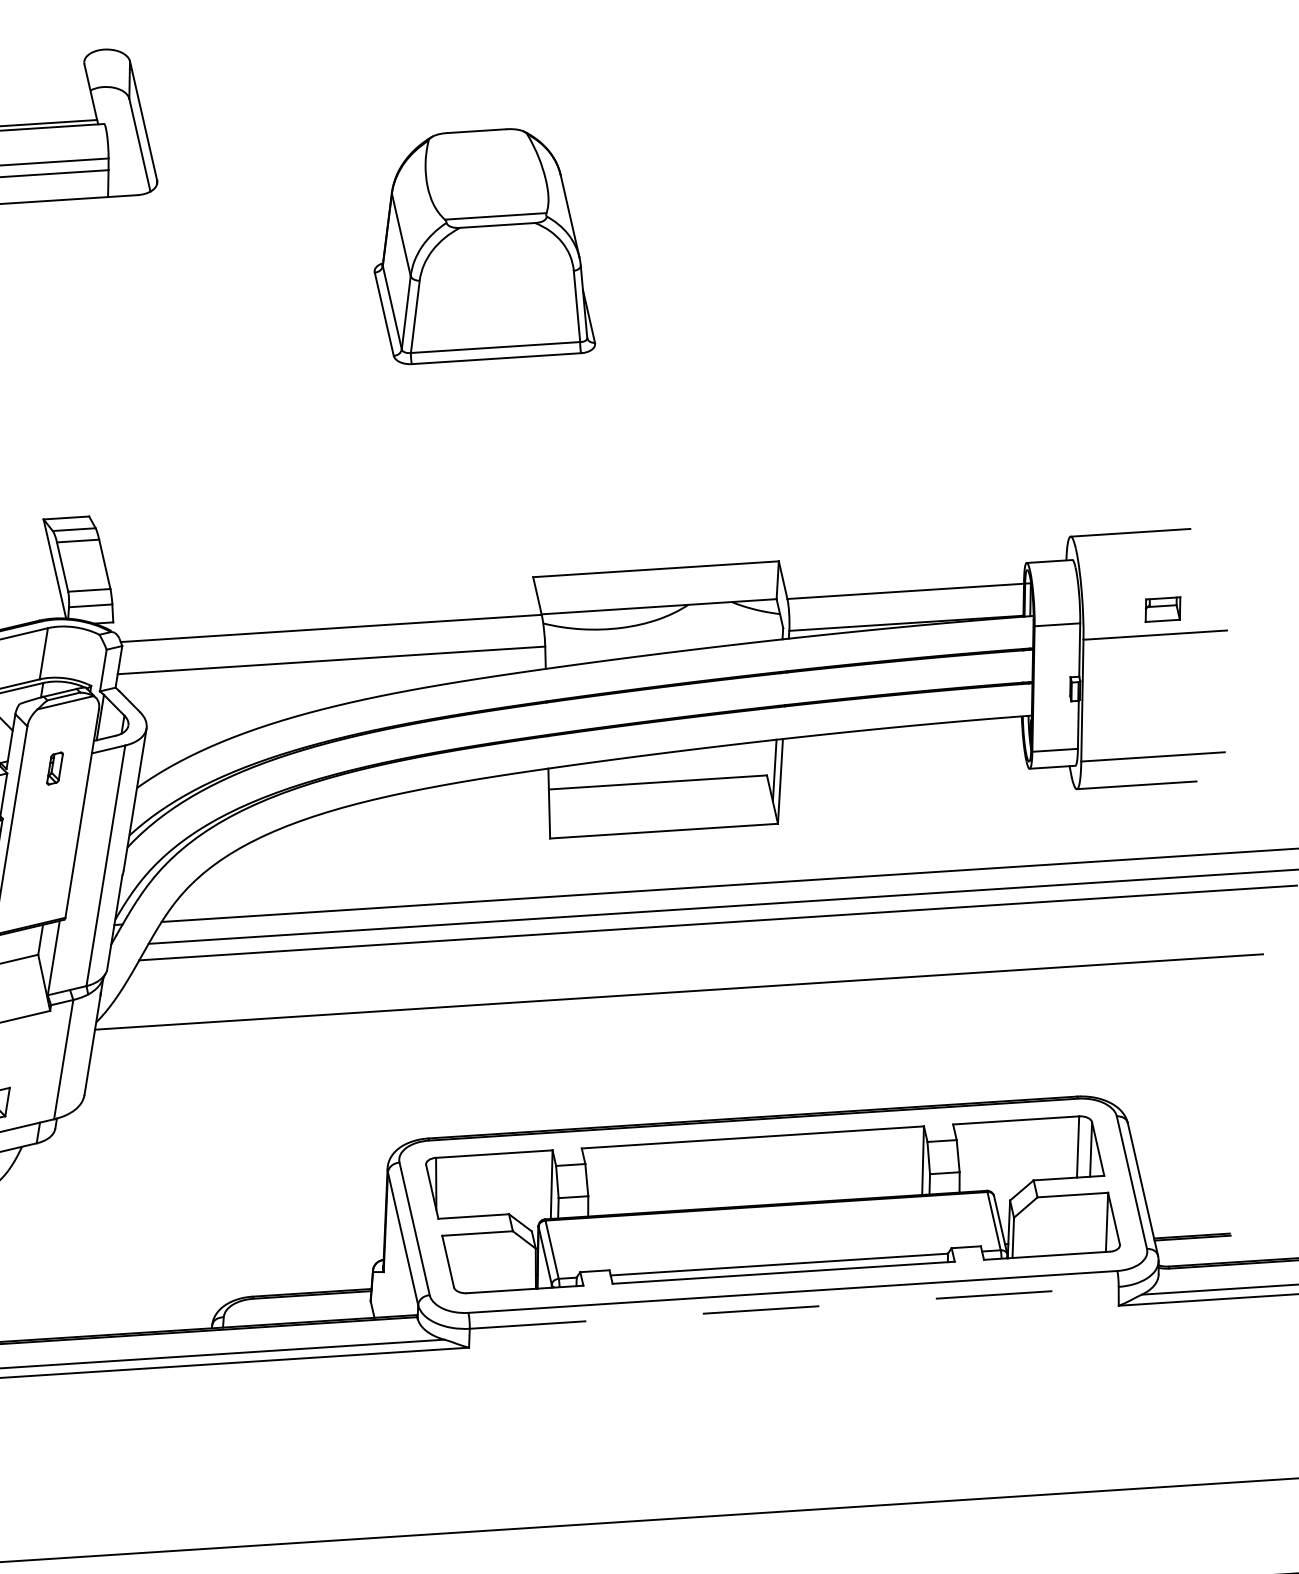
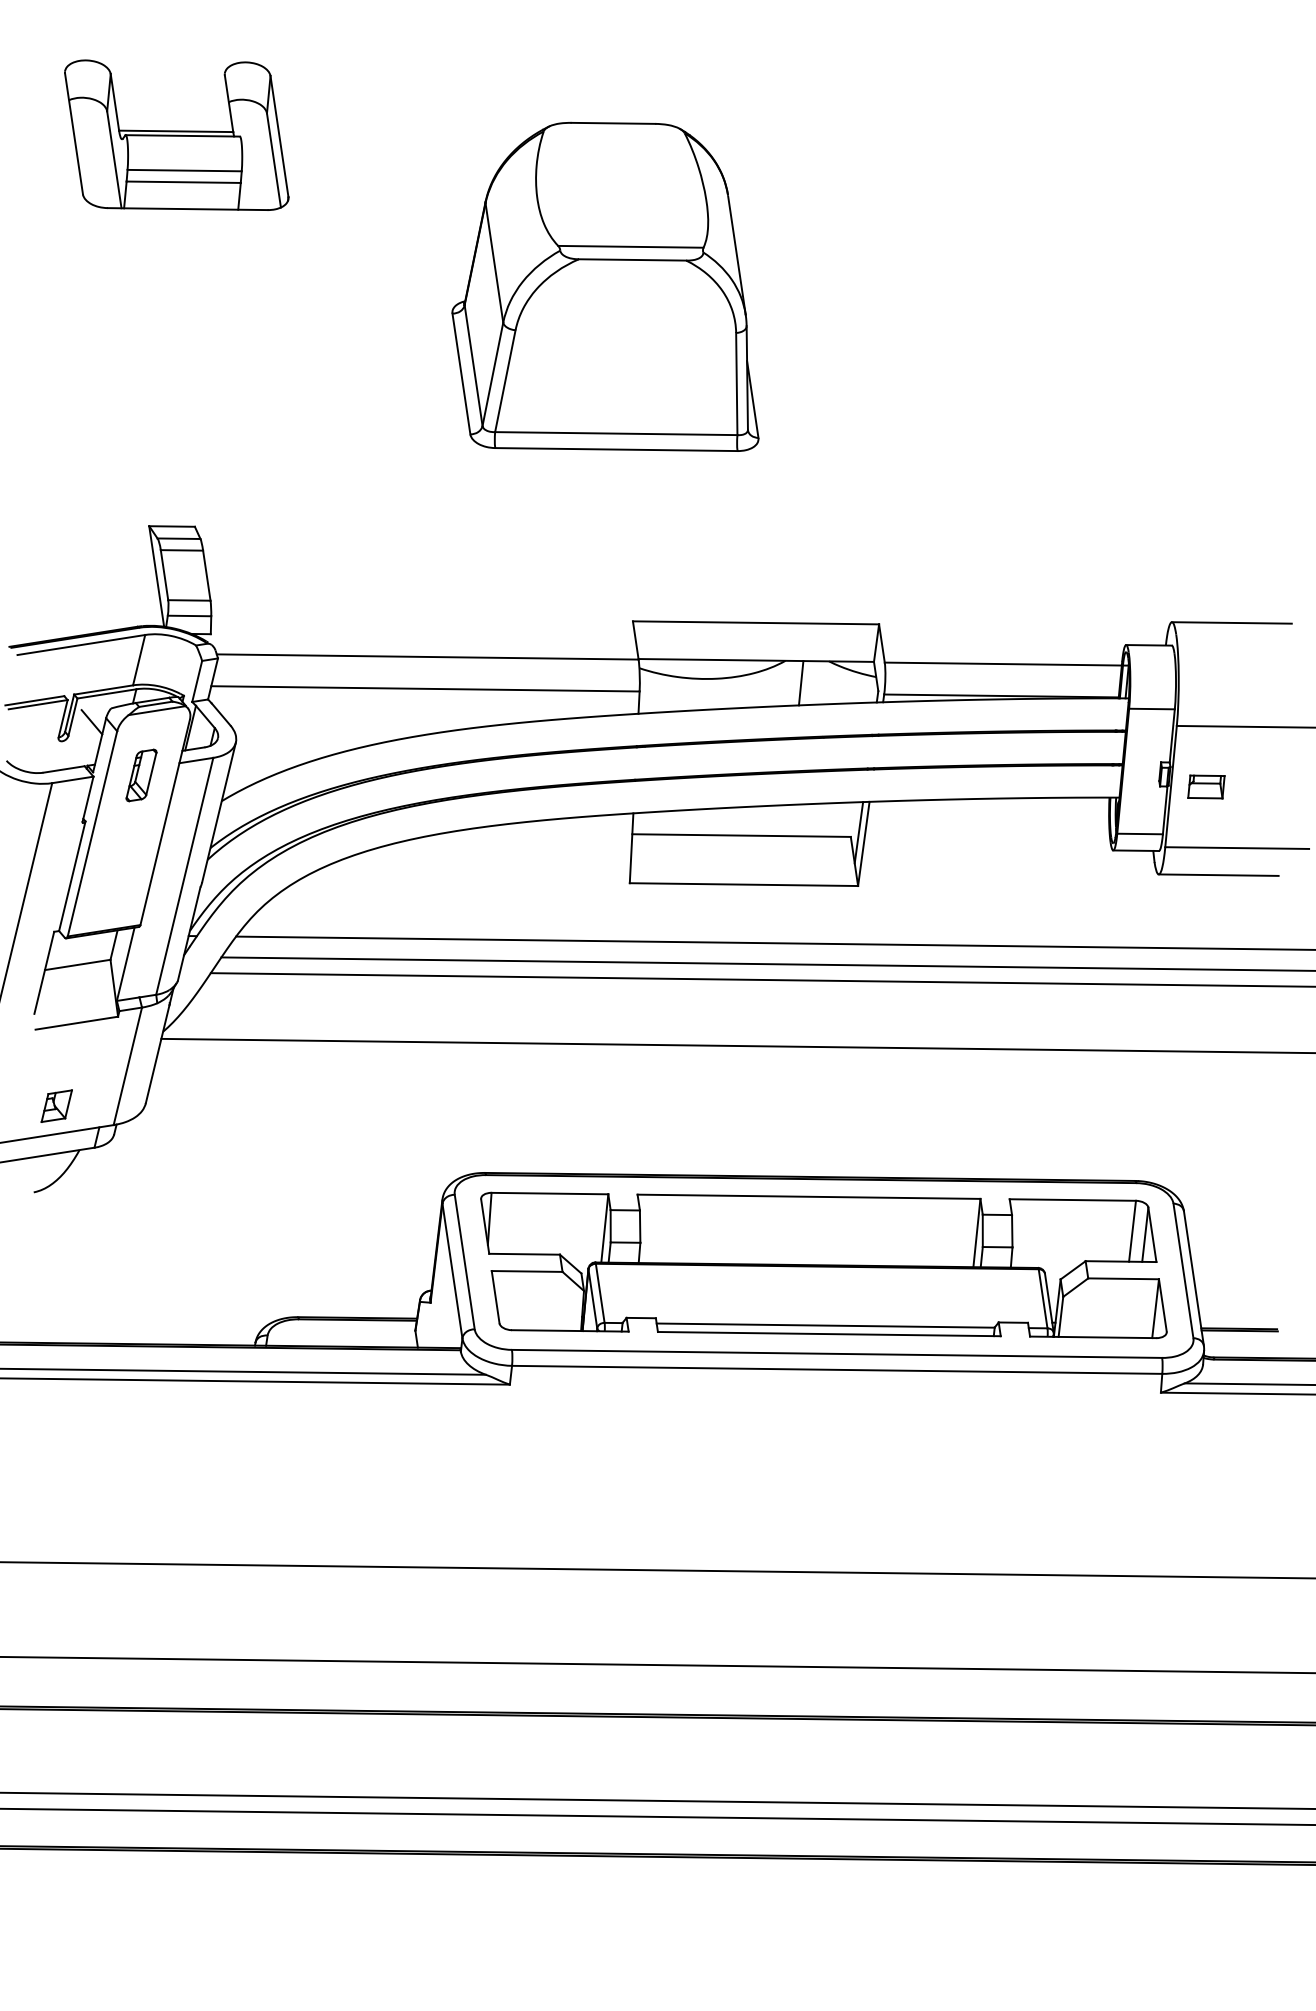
part: (480, 245) -> (605, 286), size x1.43
part: (1163, 609) -> (1206, 786), moved
line: (705, 626) -> (800, 683), added
part: (55, 768) -> (141, 775), size x1.67
line: (794, 1307) -> (837, 1369), dashed -> solid

